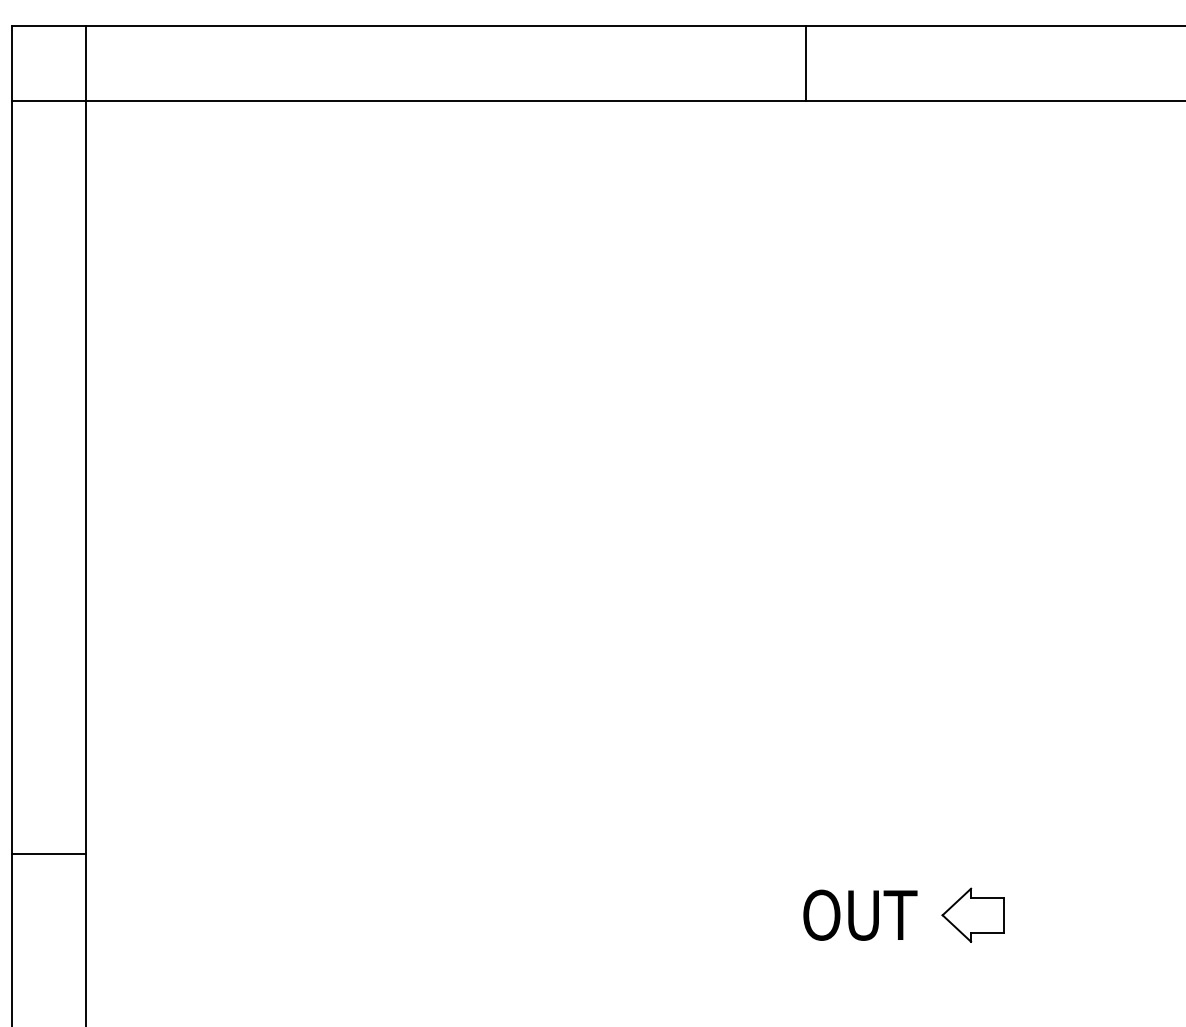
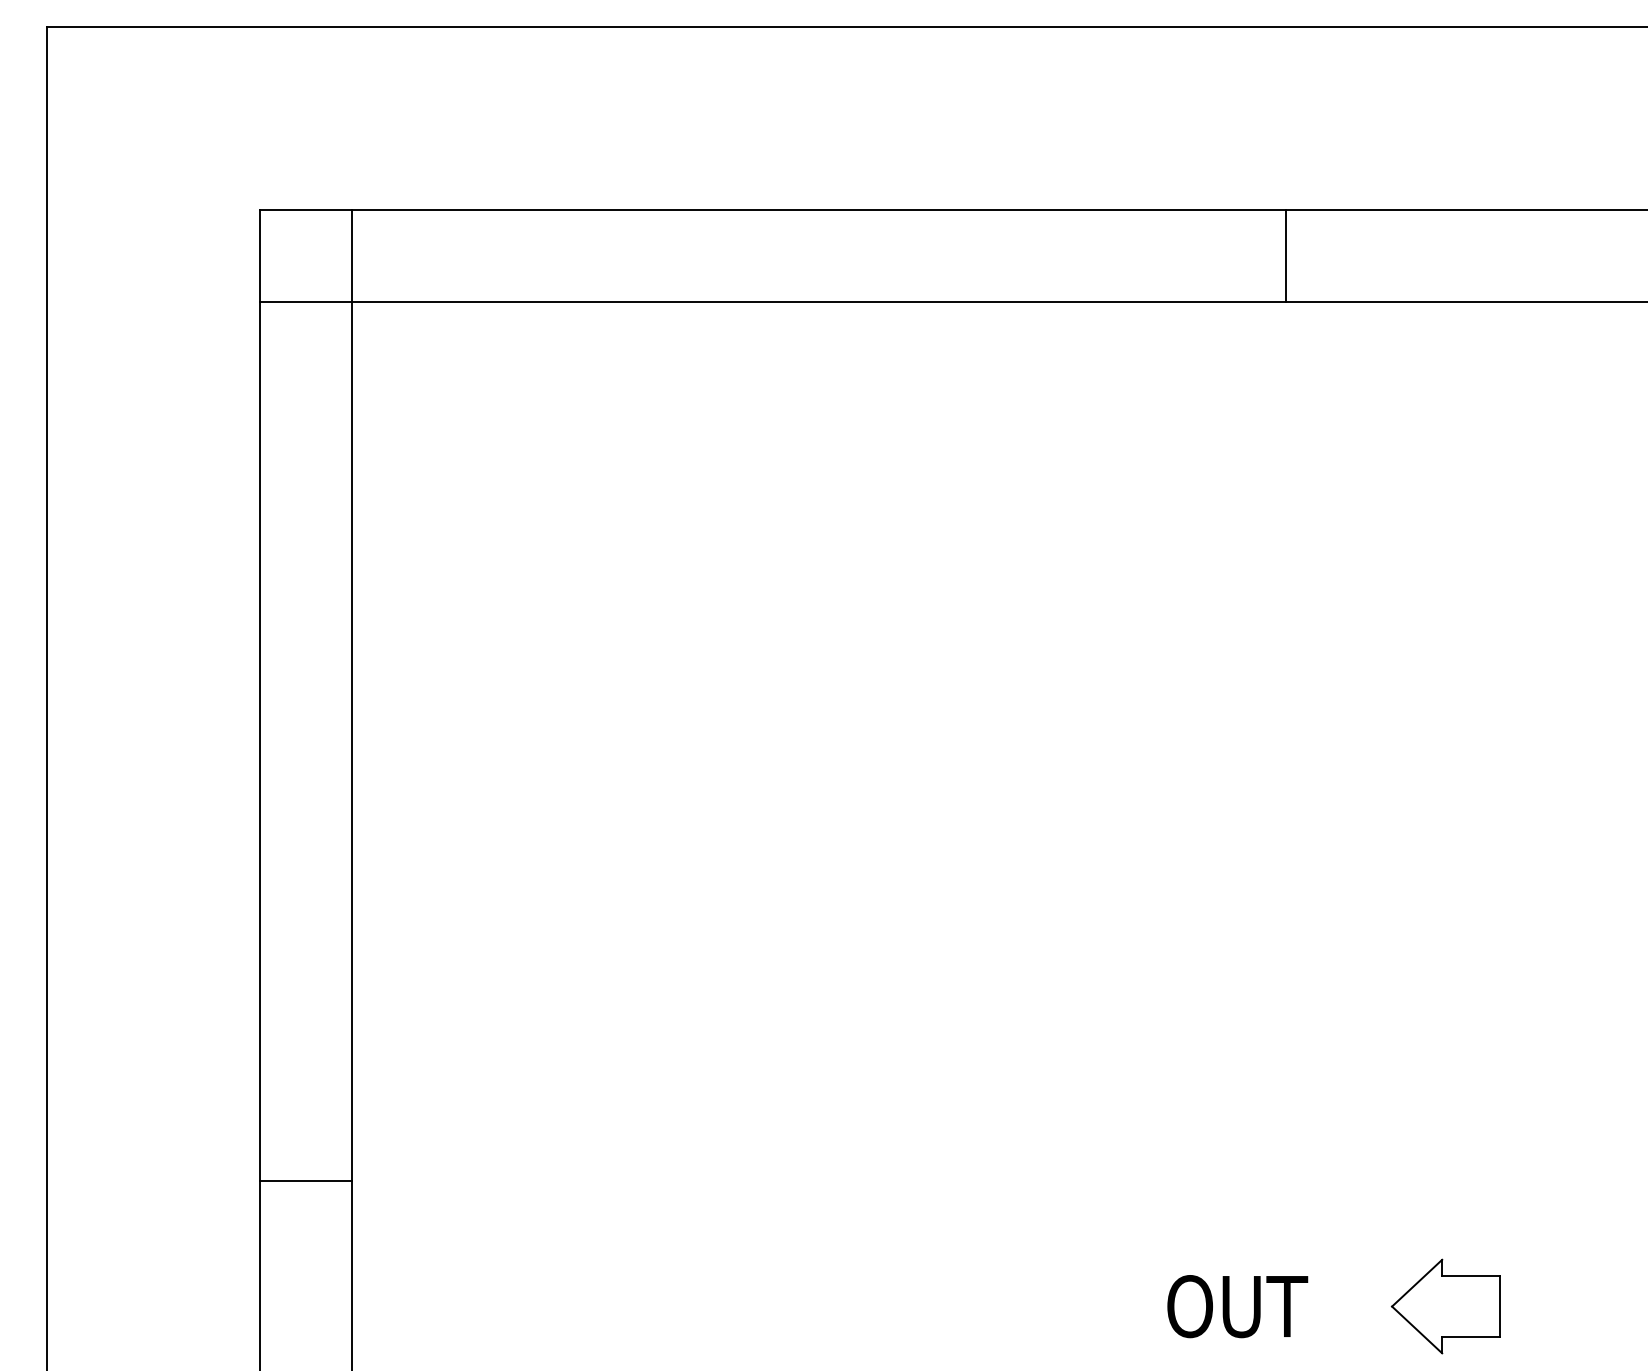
line: (805, 62) -> (1285, 255), moved
line: (48, 853) -> (305, 1180), moved
text: (860, 915) -> (1237, 1306), moved
part: (972, 915) -> (1445, 1306), size x1.43

